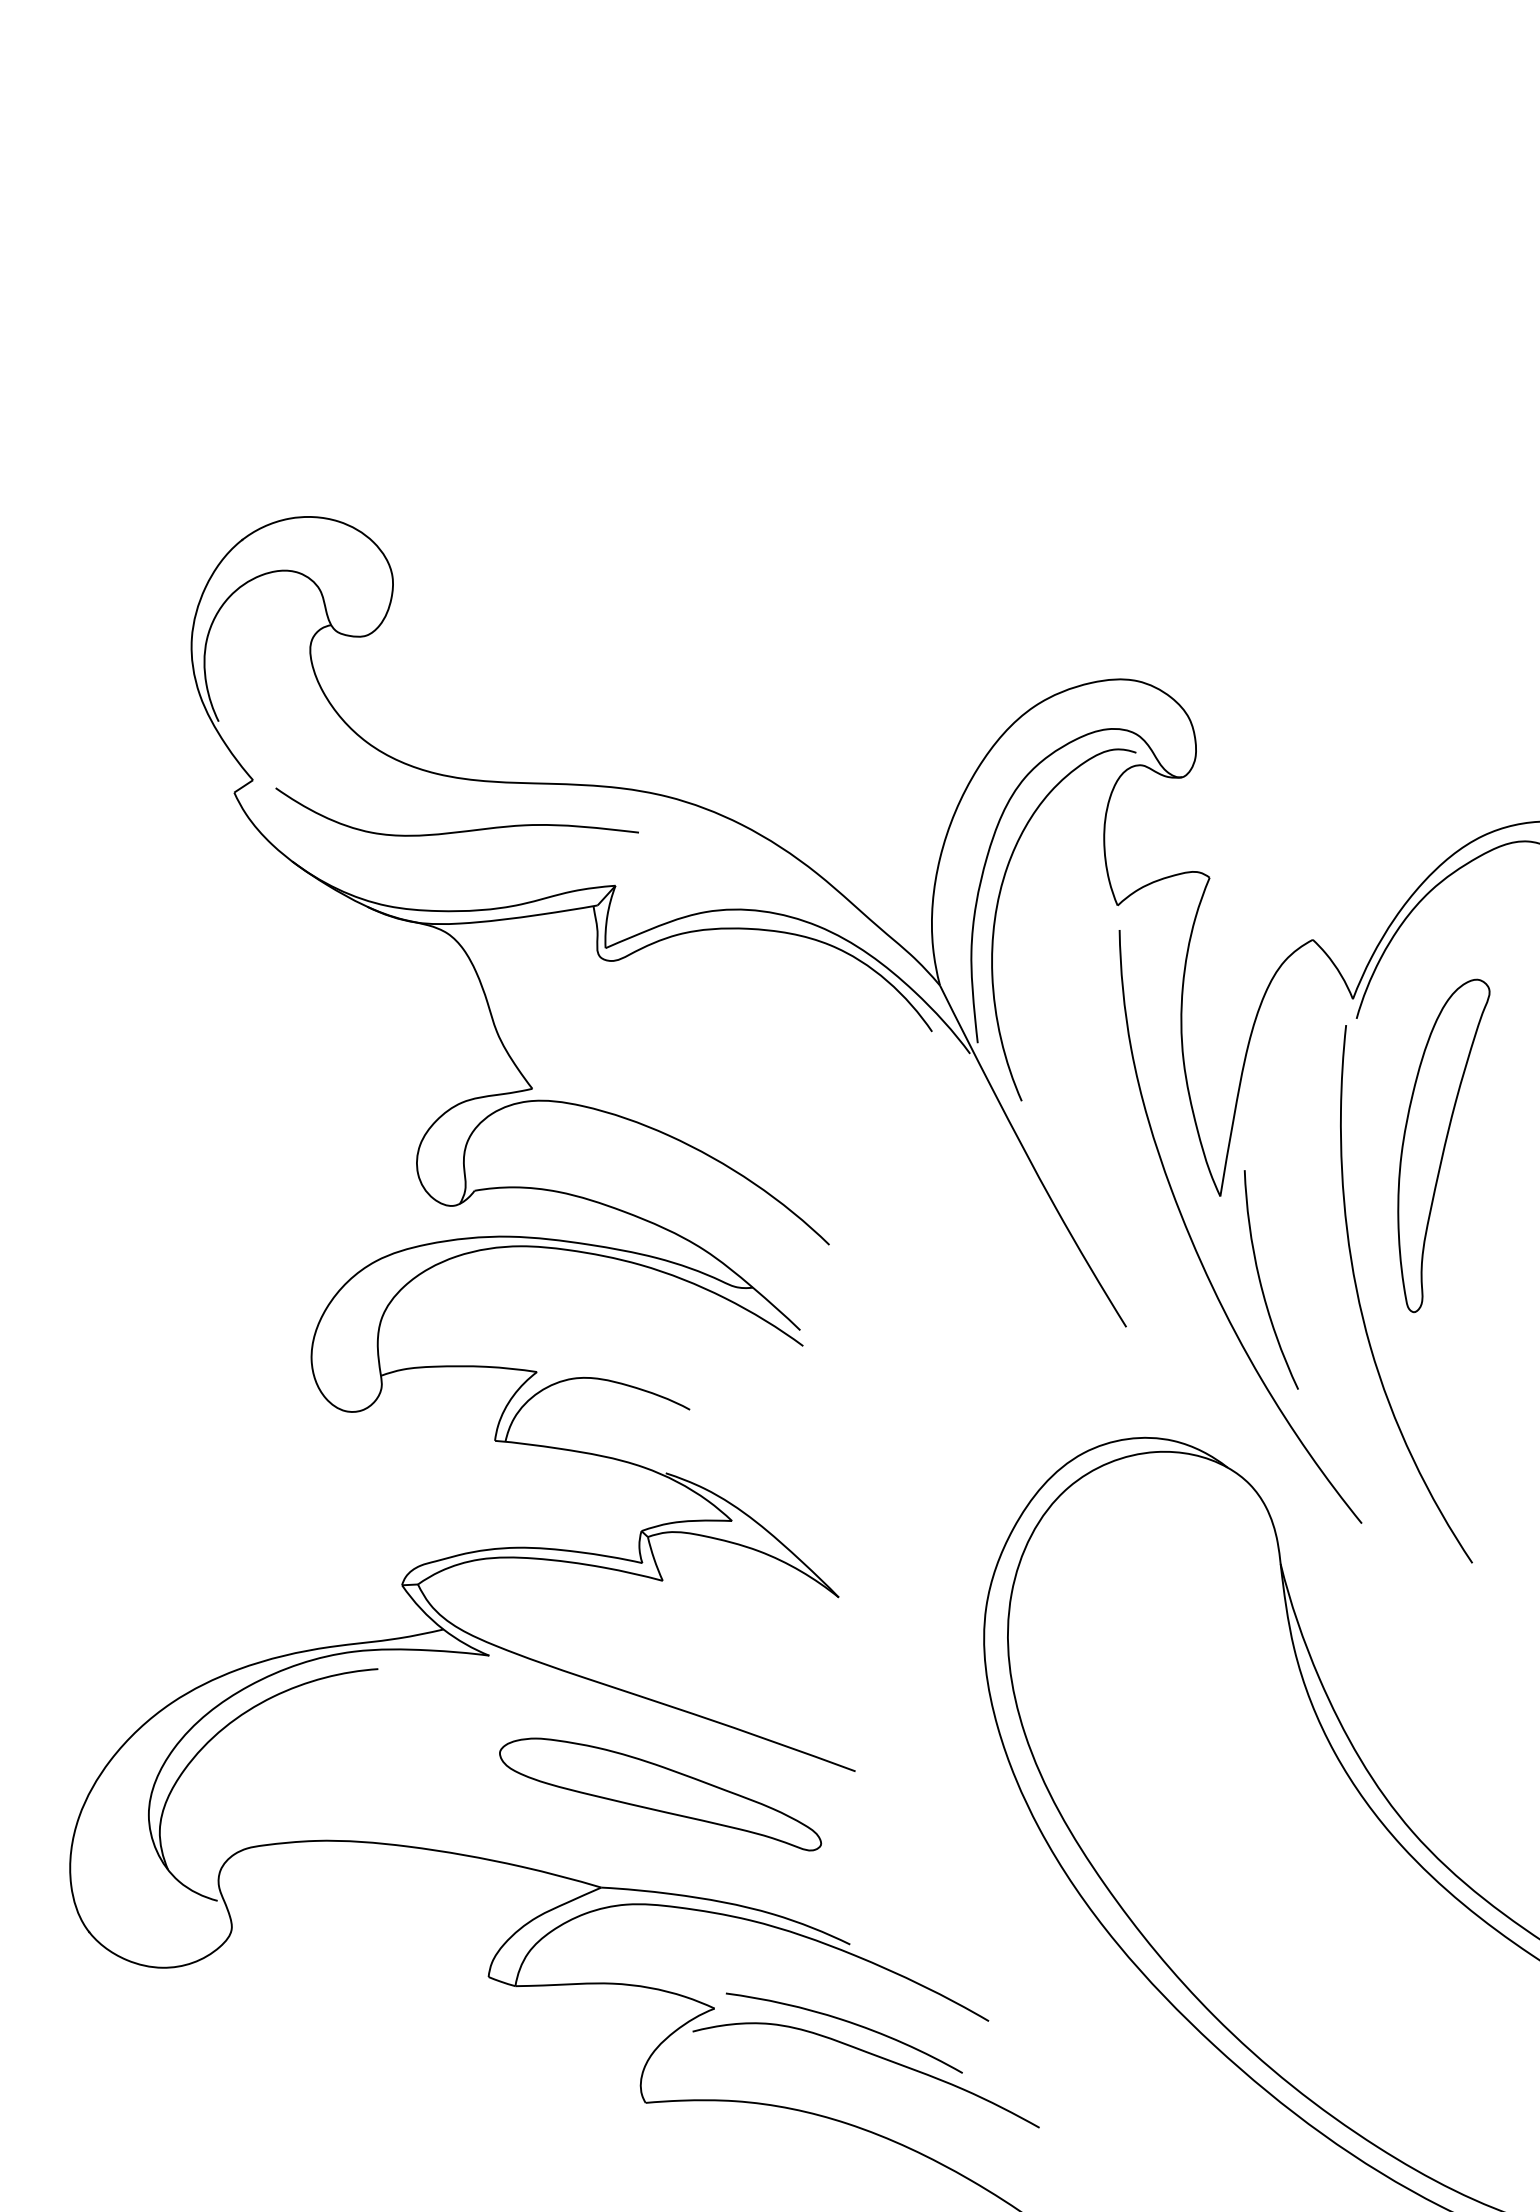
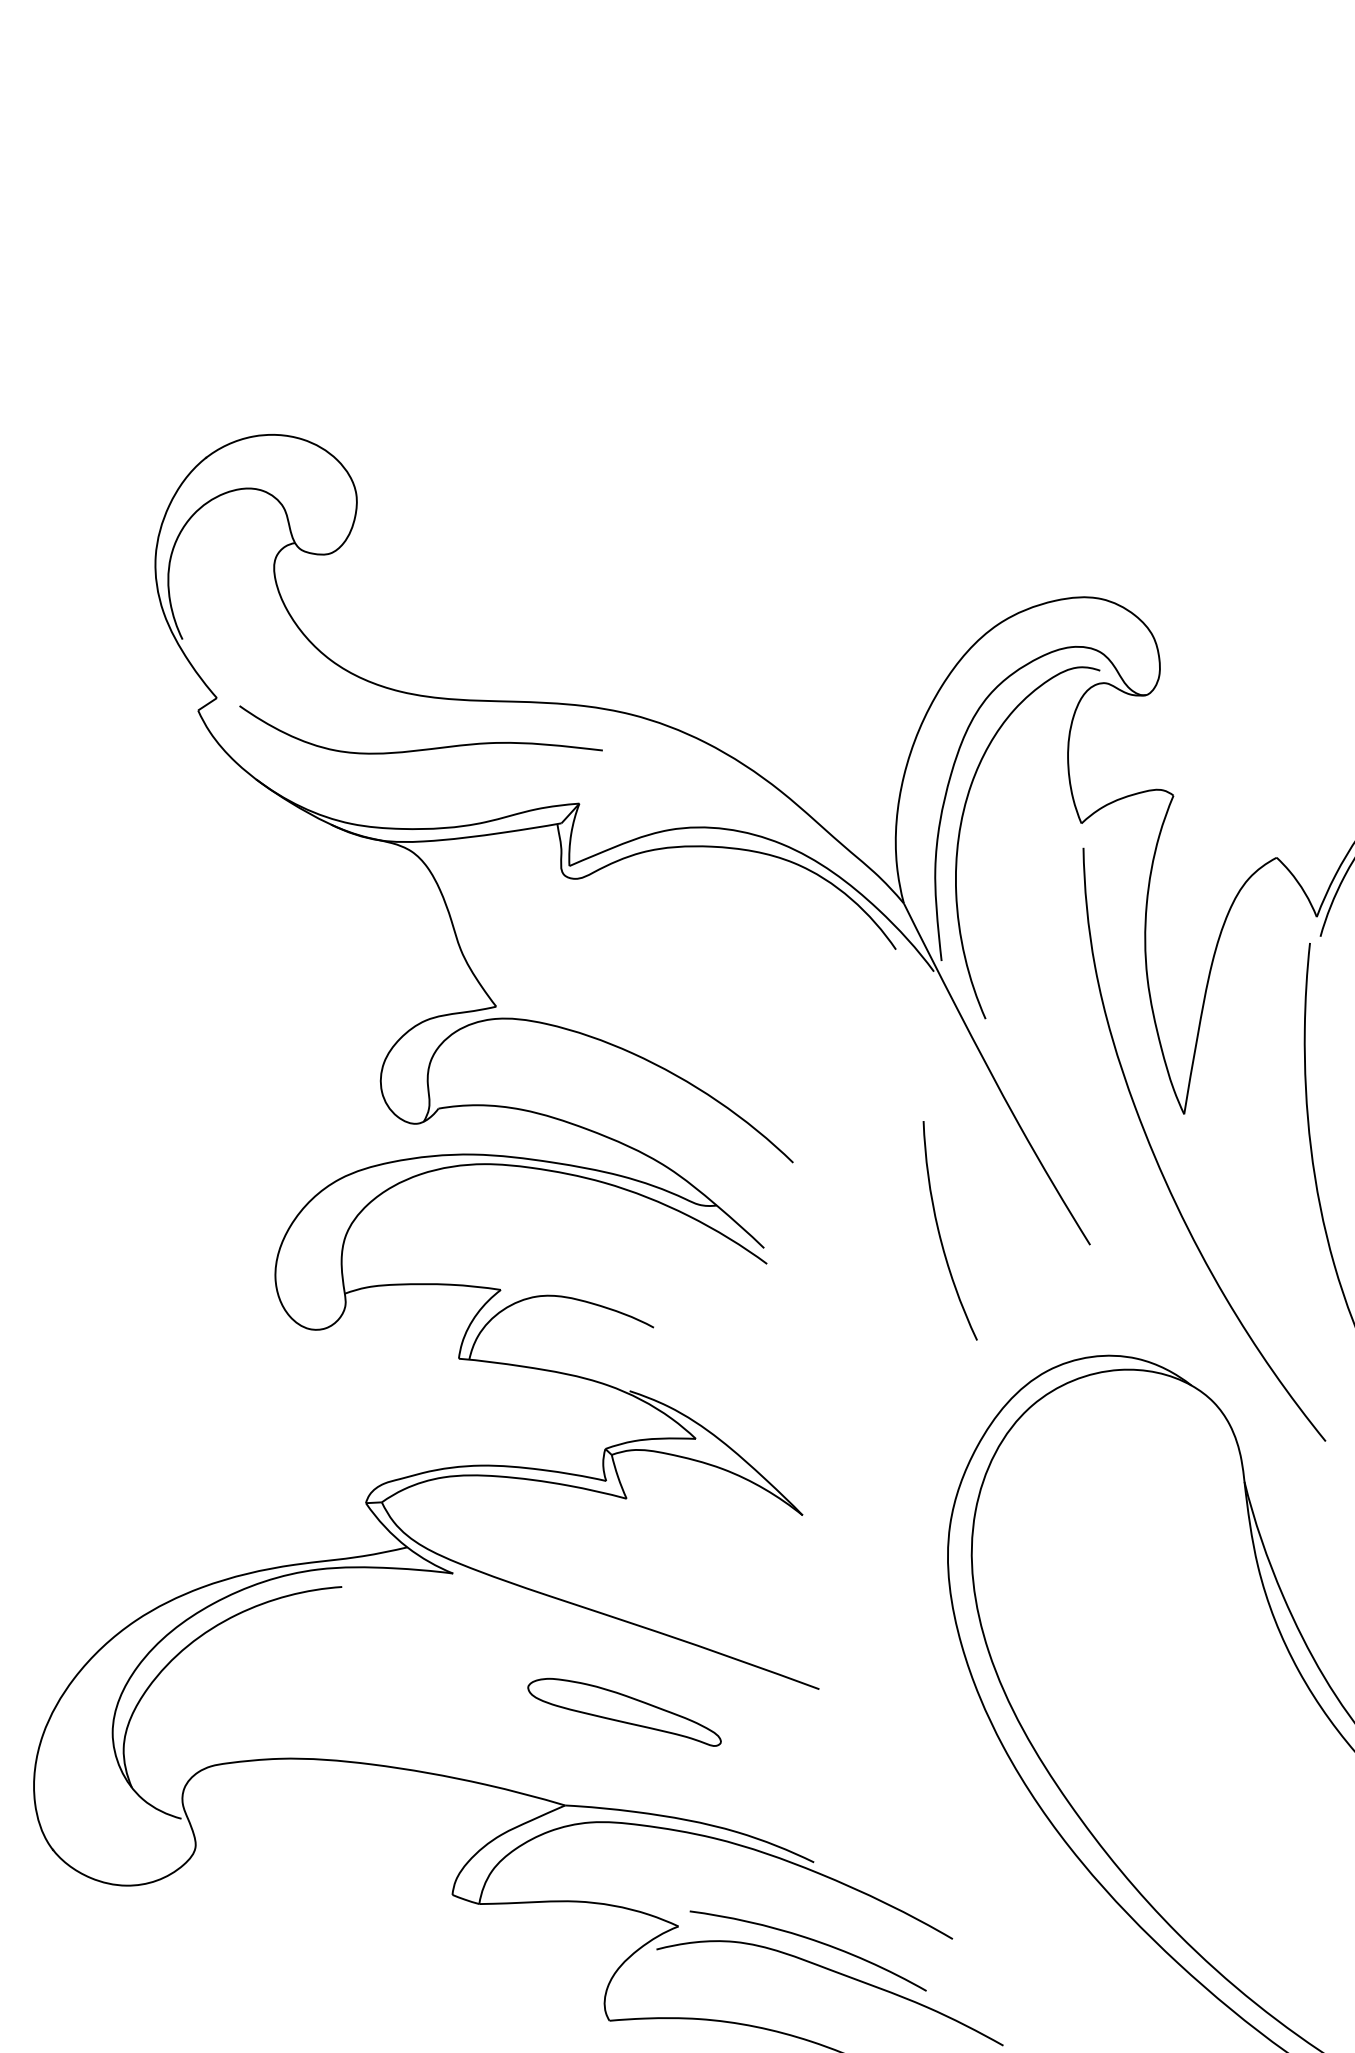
curve: (1261, 1282) -> (940, 1233), moved
part: (660, 1794) -> (624, 1712), size x0.6

